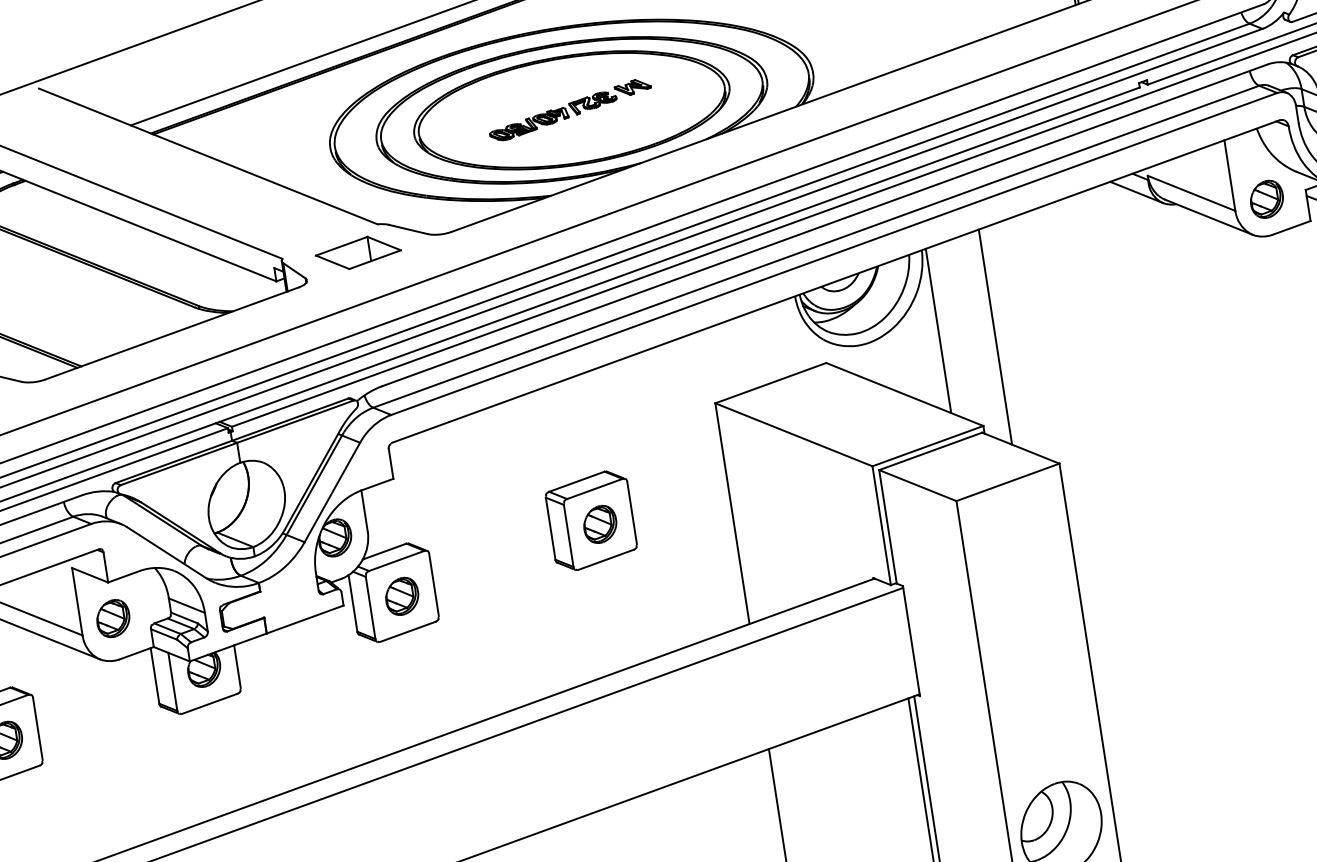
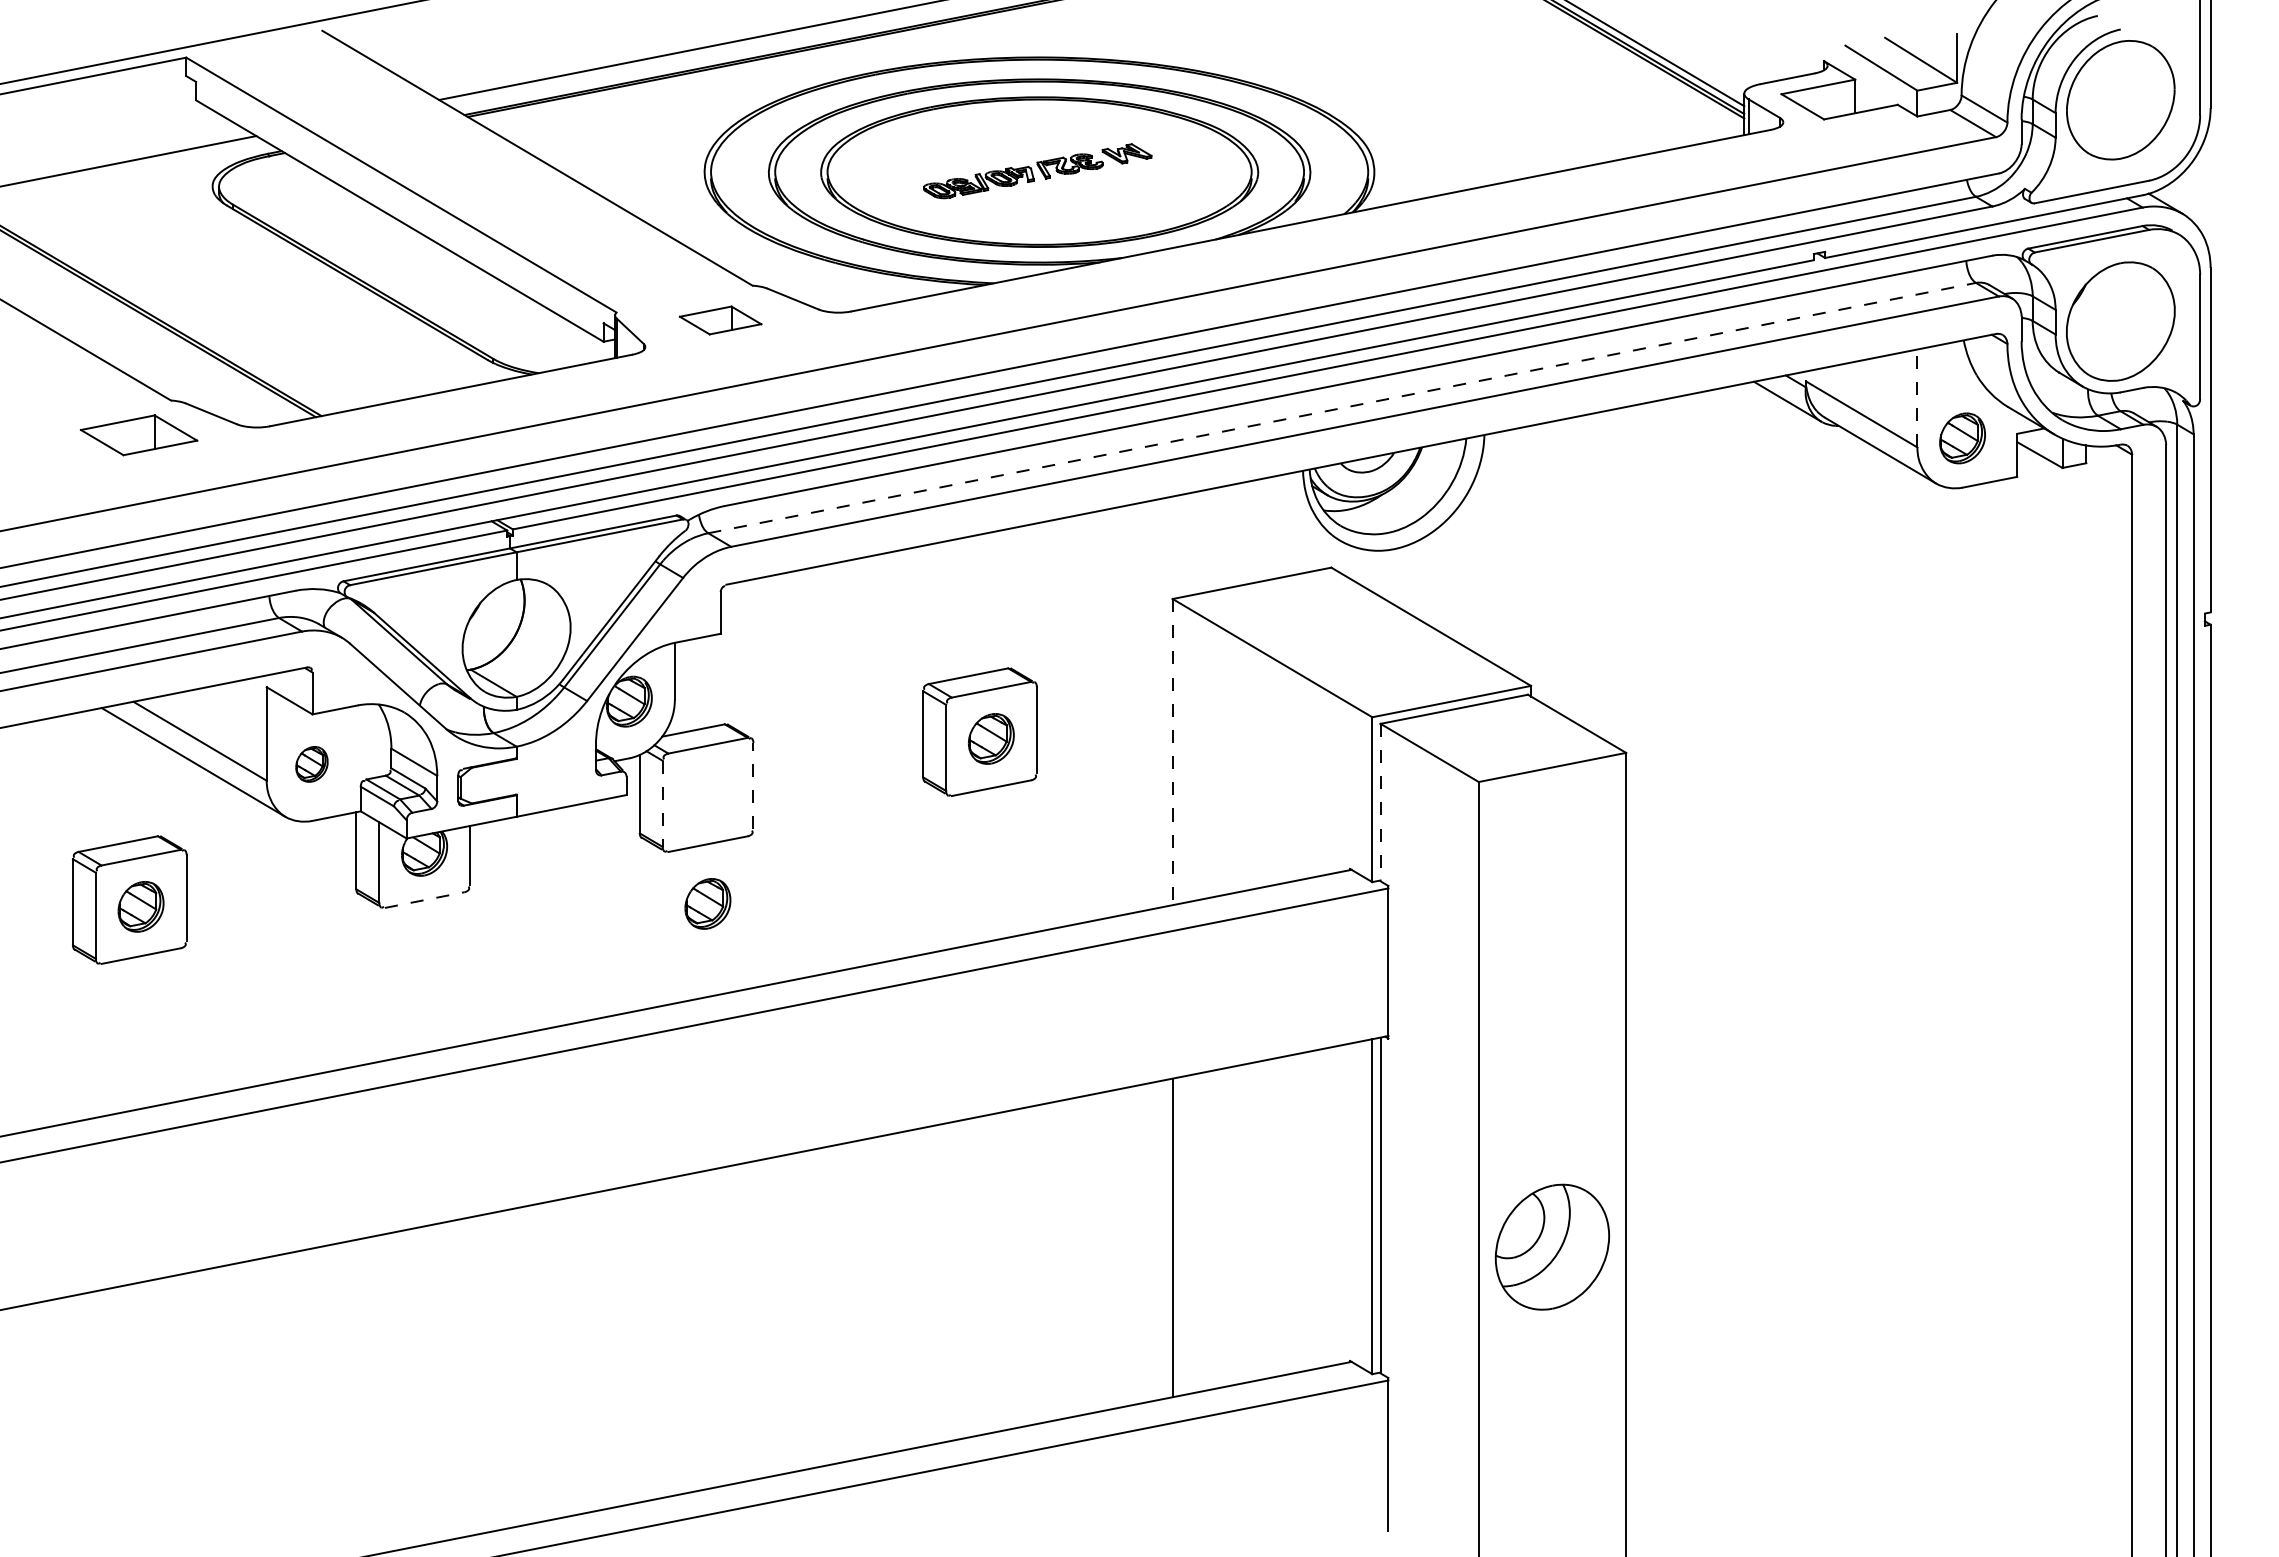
line: (1229, 175) -> (1917, 398), solid -> dashed
line: (816, 247) -> (1342, 408), solid -> dashed
part: (358, 253) -> (720, 320), size x0.7
line: (938, 330) -> (1490, 547), removed
line: (995, 336) -> (1565, 567), removed
line: (732, 513) -> (1172, 752), solid -> dashed
line: (887, 526) -> (1380, 802), solid -> dashed
line: (434, 584) -> (753, 785), solid -> dashed
part: (401, 596) -> (707, 903), moved
line: (370, 608) -> (662, 804), solid -> dashed
part: (113, 618) -> (311, 764), size x0.7
line: (210, 704) -> (425, 900), solid -> dashed

